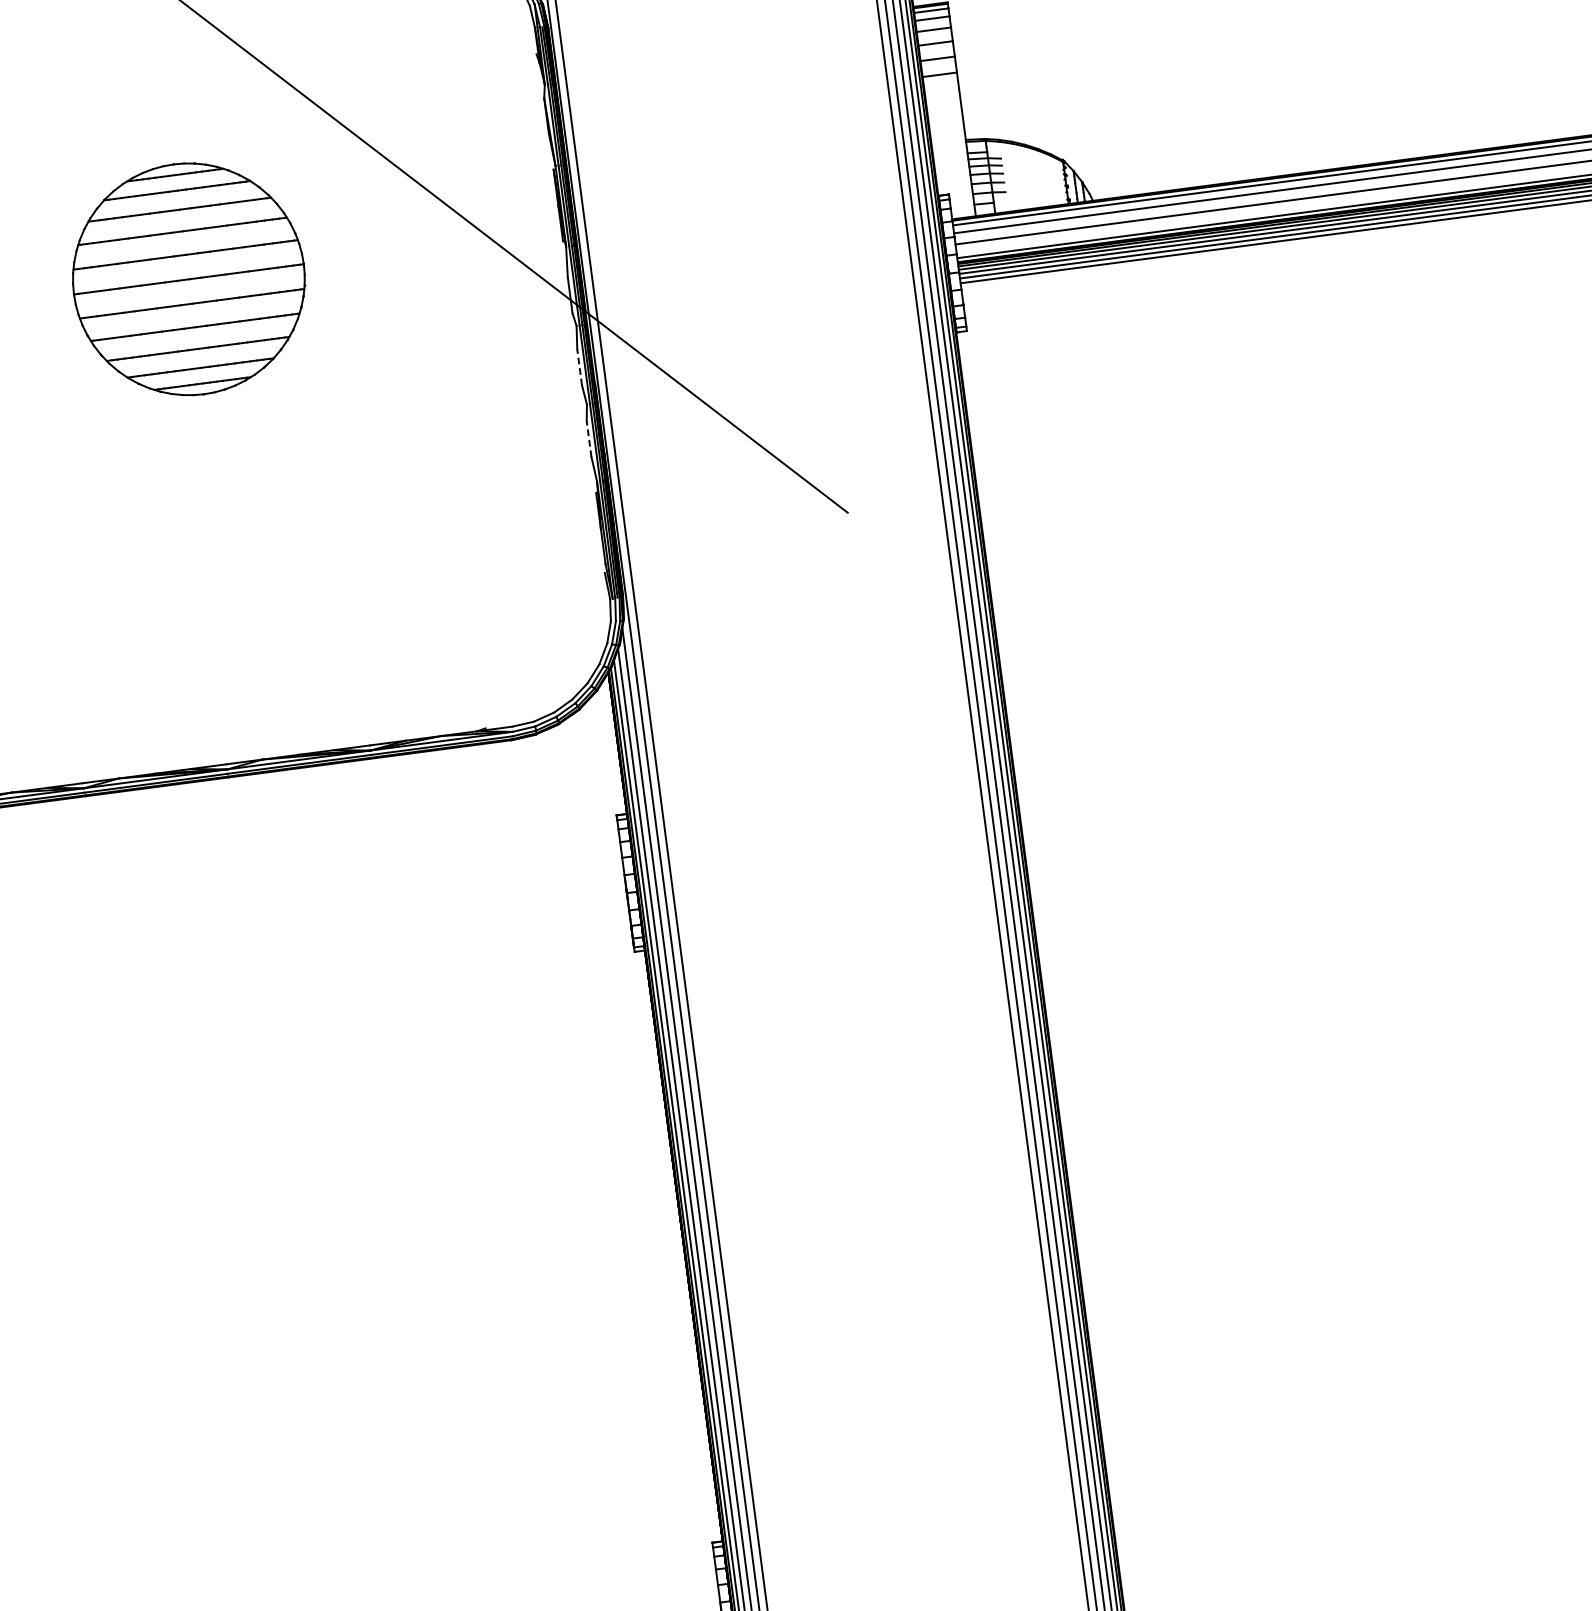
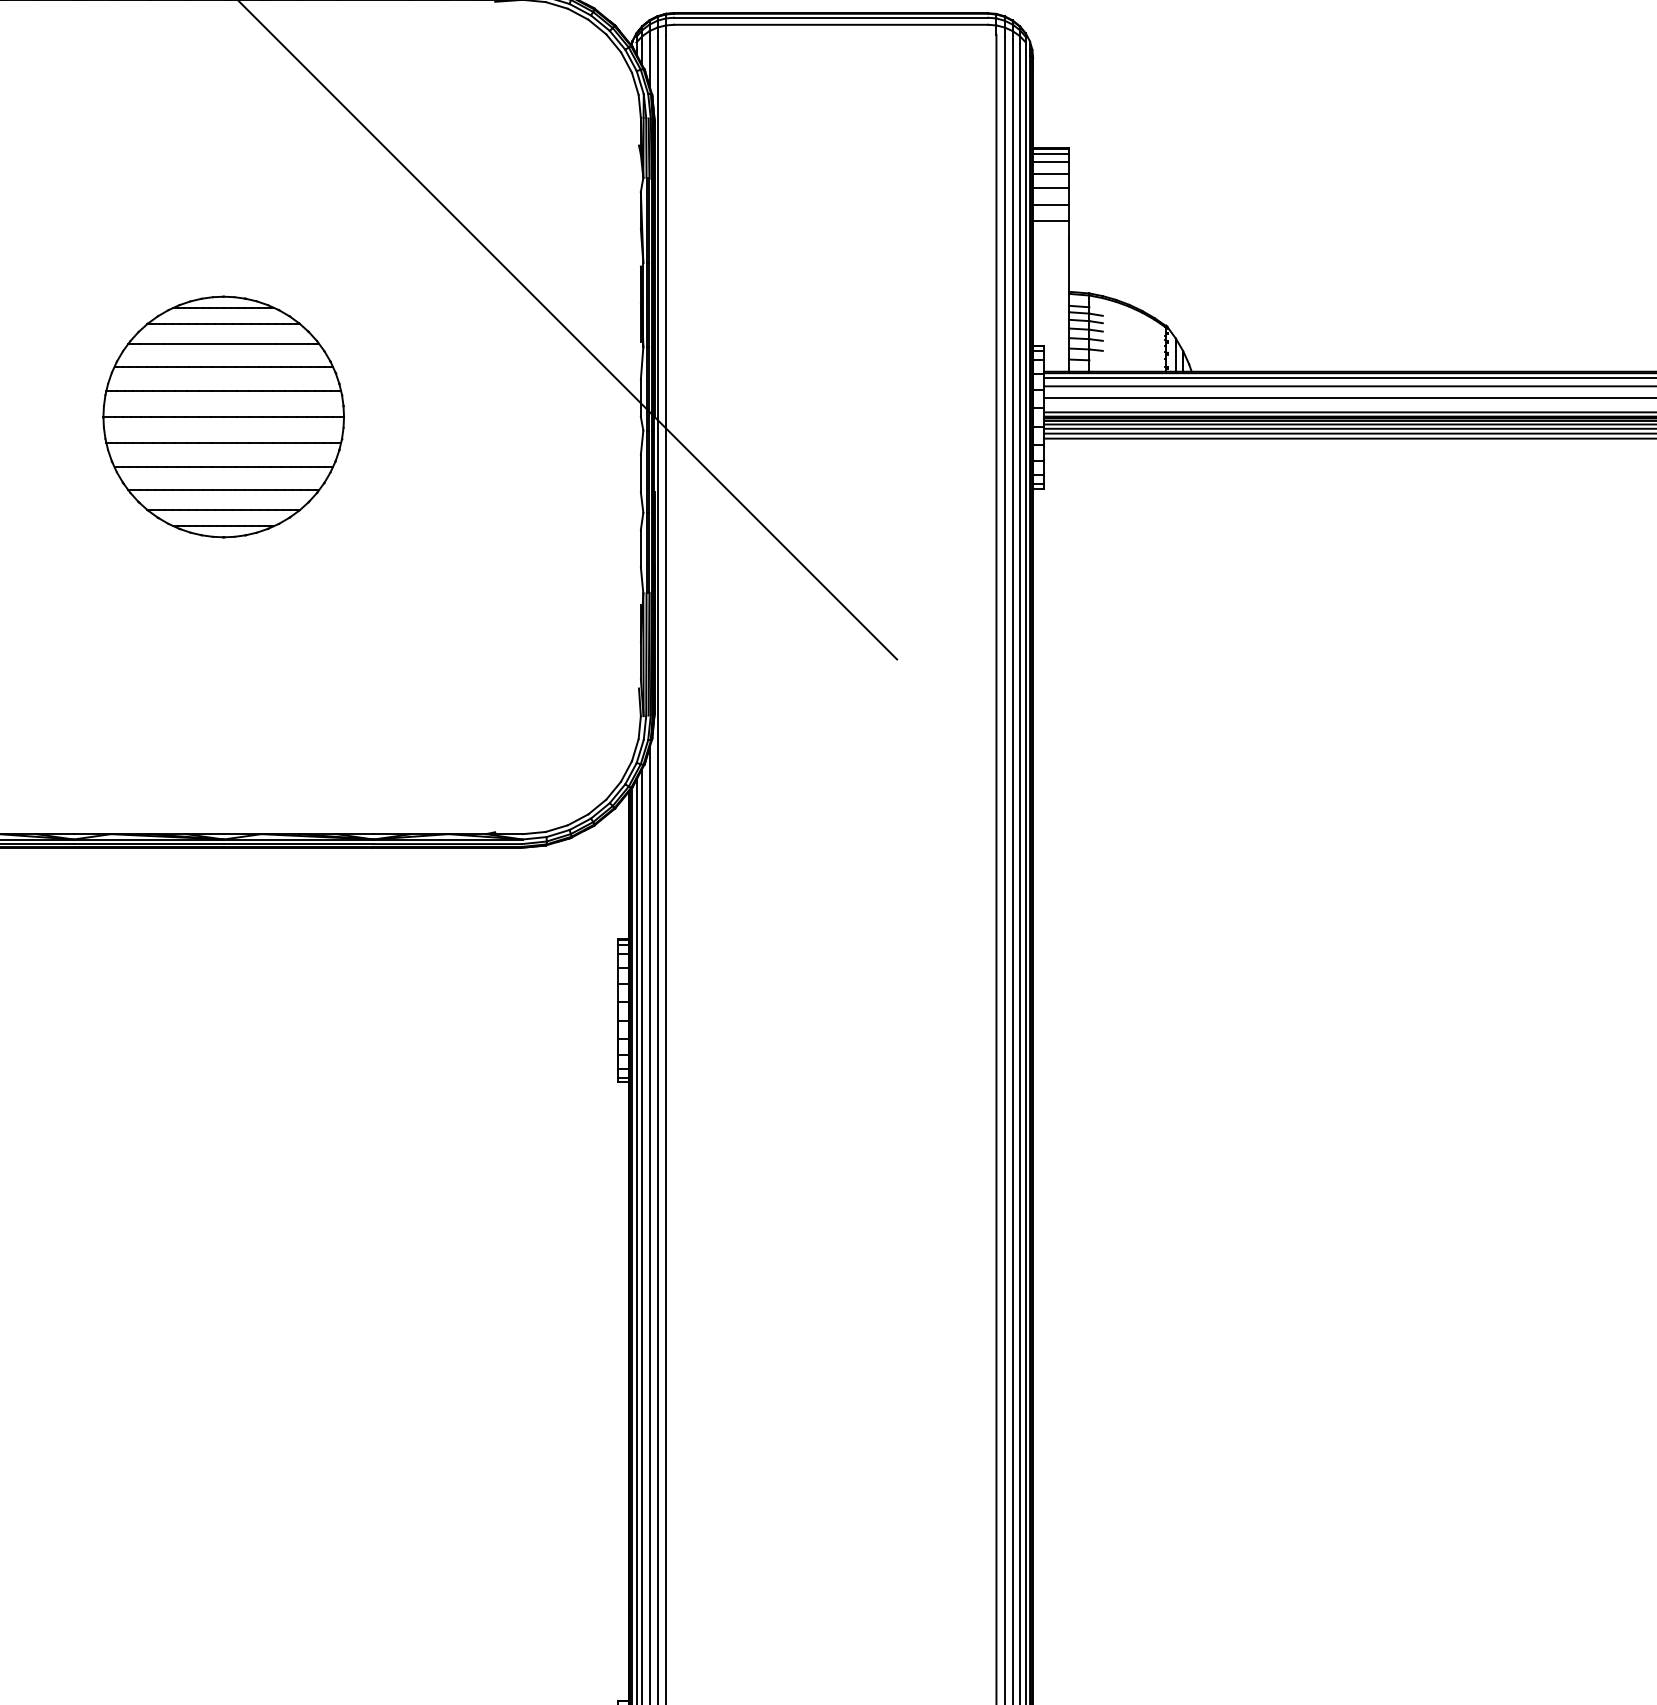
part: (188, 278) -> (223, 416), moved
line: (579, 367) -> (640, 473), dashed -> solid
line: (588, 439) -> (640, 548), dashed -> solid

